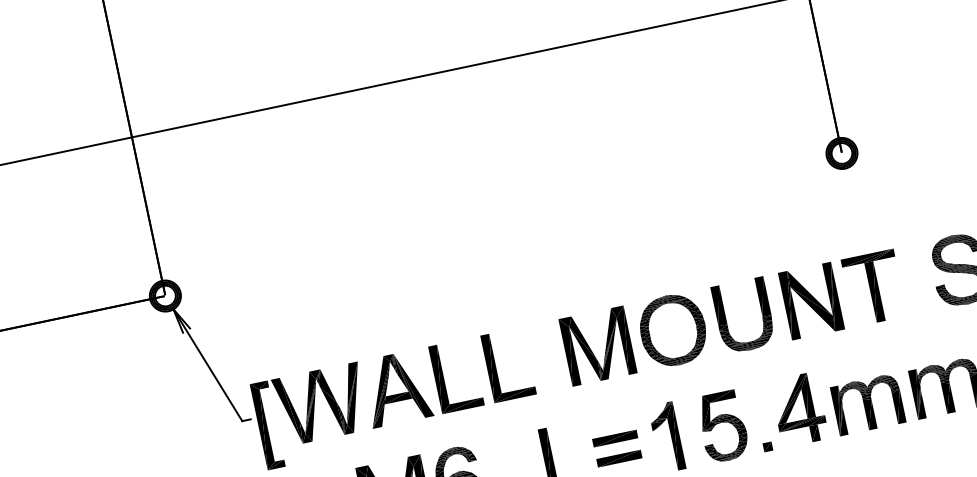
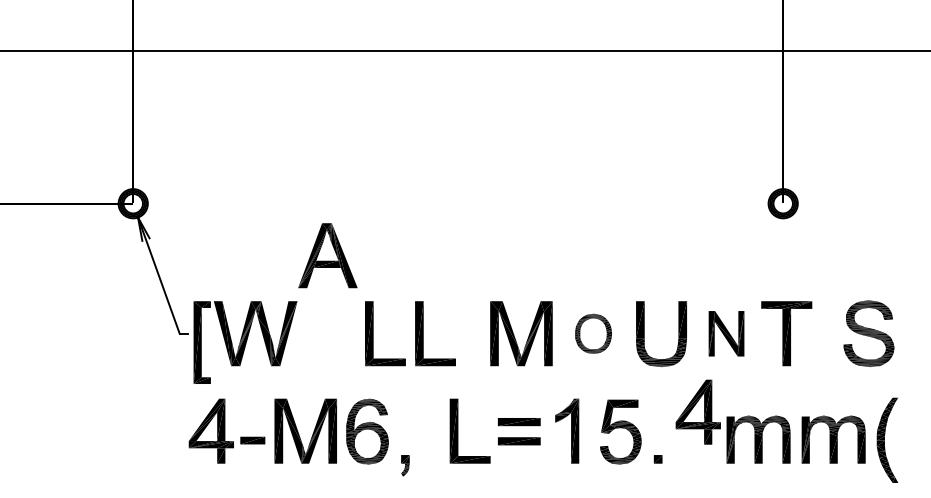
part: (811, 300) -> (726, 333), size x0.7
part: (672, 330) -> (593, 333), size x0.6
part: (396, 388) -> (327, 255), moved
part: (798, 409) -> (697, 411), moved

